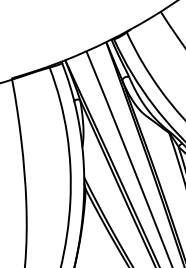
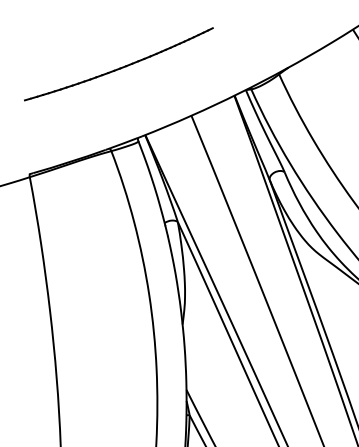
part: (53, 27) -> (119, 63), added

